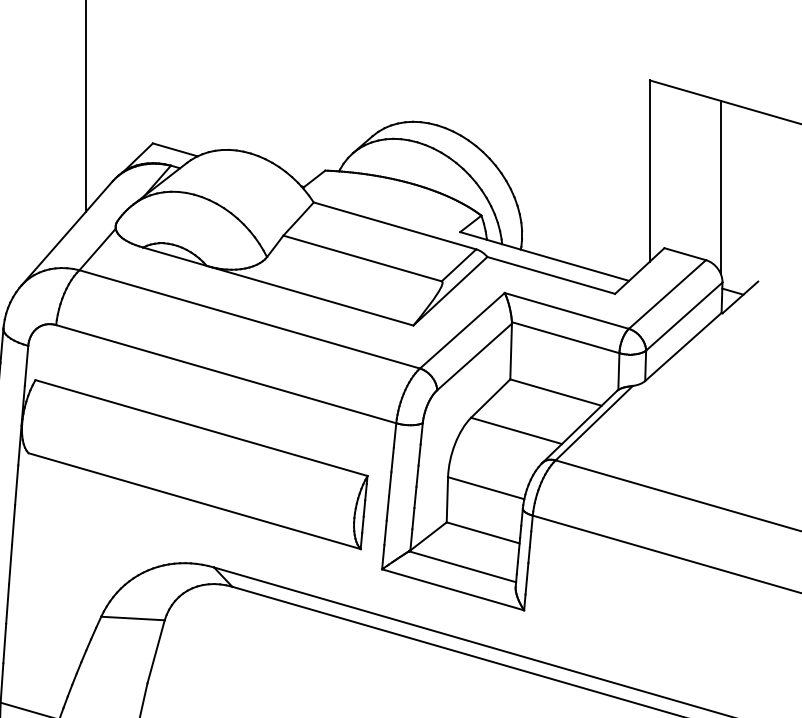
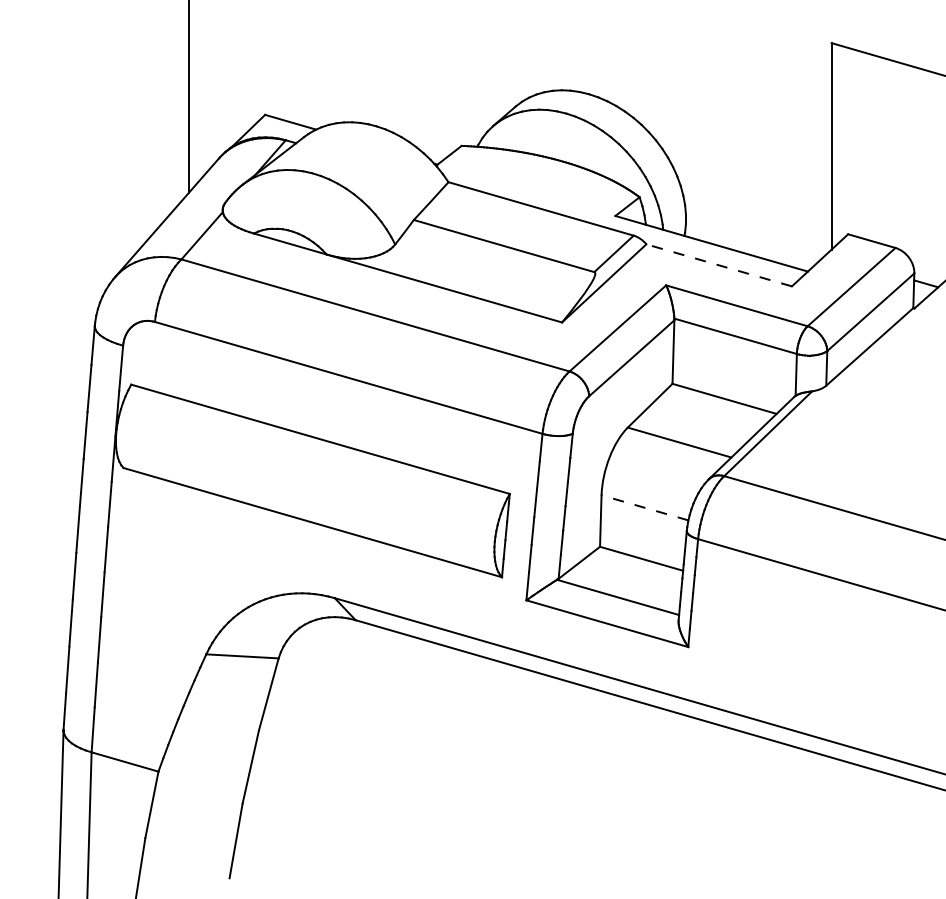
line: (720, 186) -> (912, 164), removed
line: (551, 275) -> (719, 265), solid -> dashed
line: (485, 487) -> (644, 507), solid -> dashed

